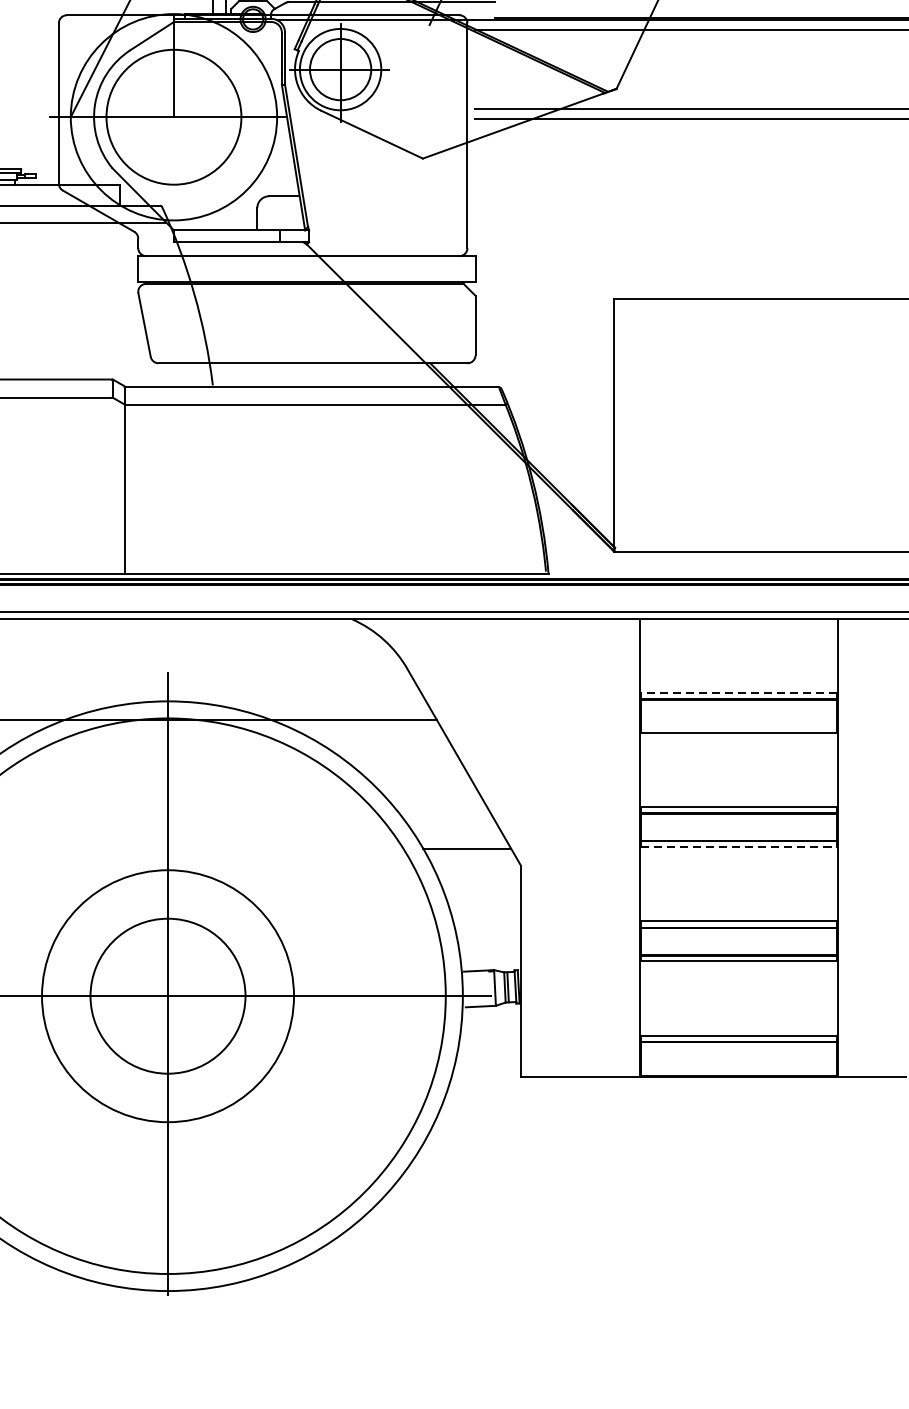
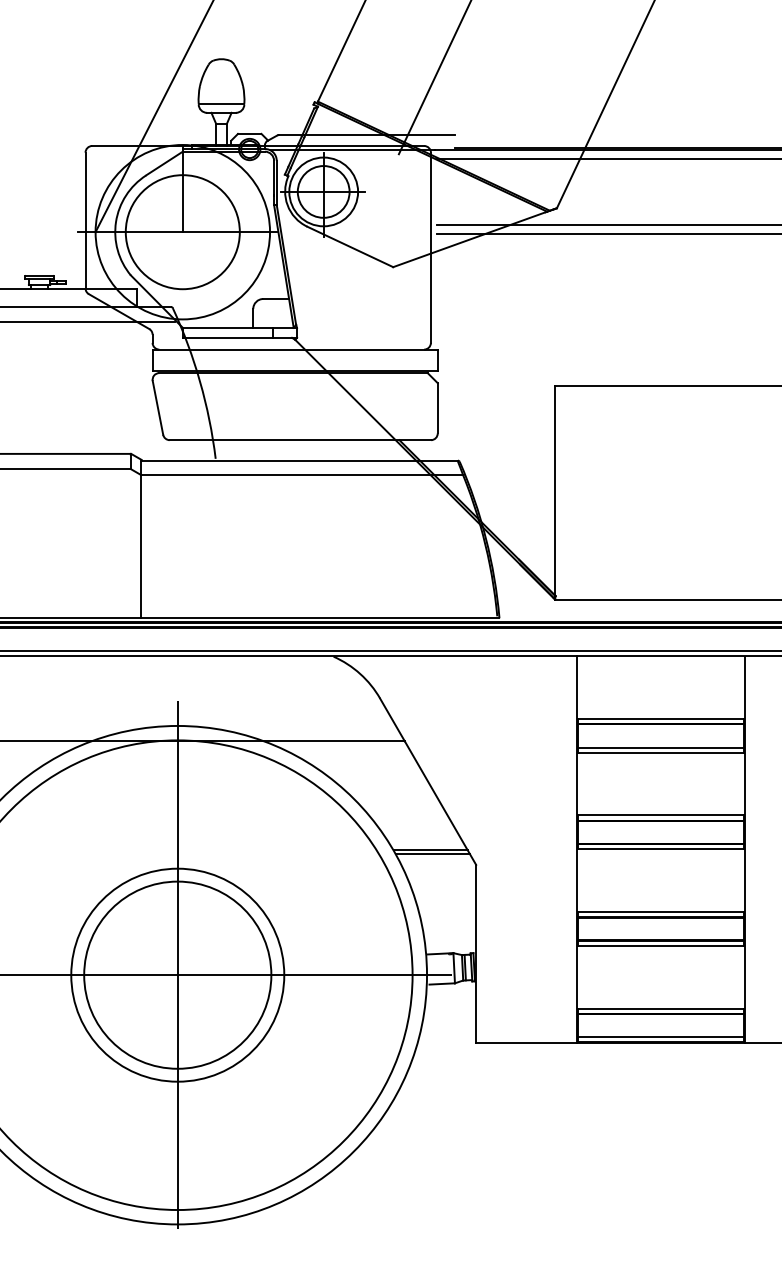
line: (739, 692) -> (660, 718), dashed -> solid
line: (739, 726) -> (660, 747), added
line: (740, 847) -> (661, 849), dashed -> solid
line: (469, 853) -> (432, 854), added
circle: (167, 995) -> (177, 974), size x1.43
line: (739, 1069) -> (660, 1037), added

